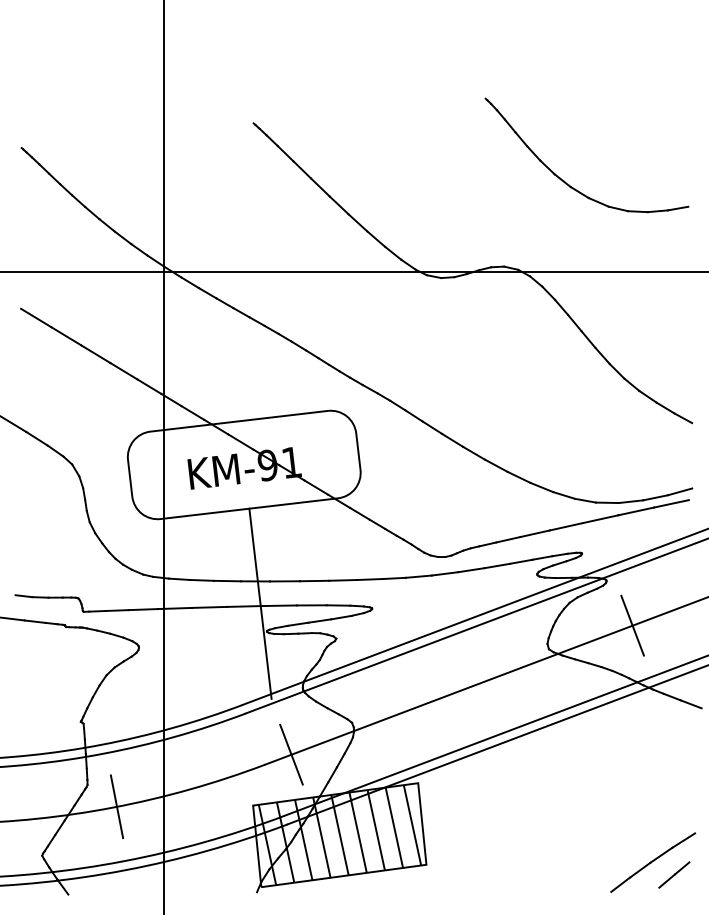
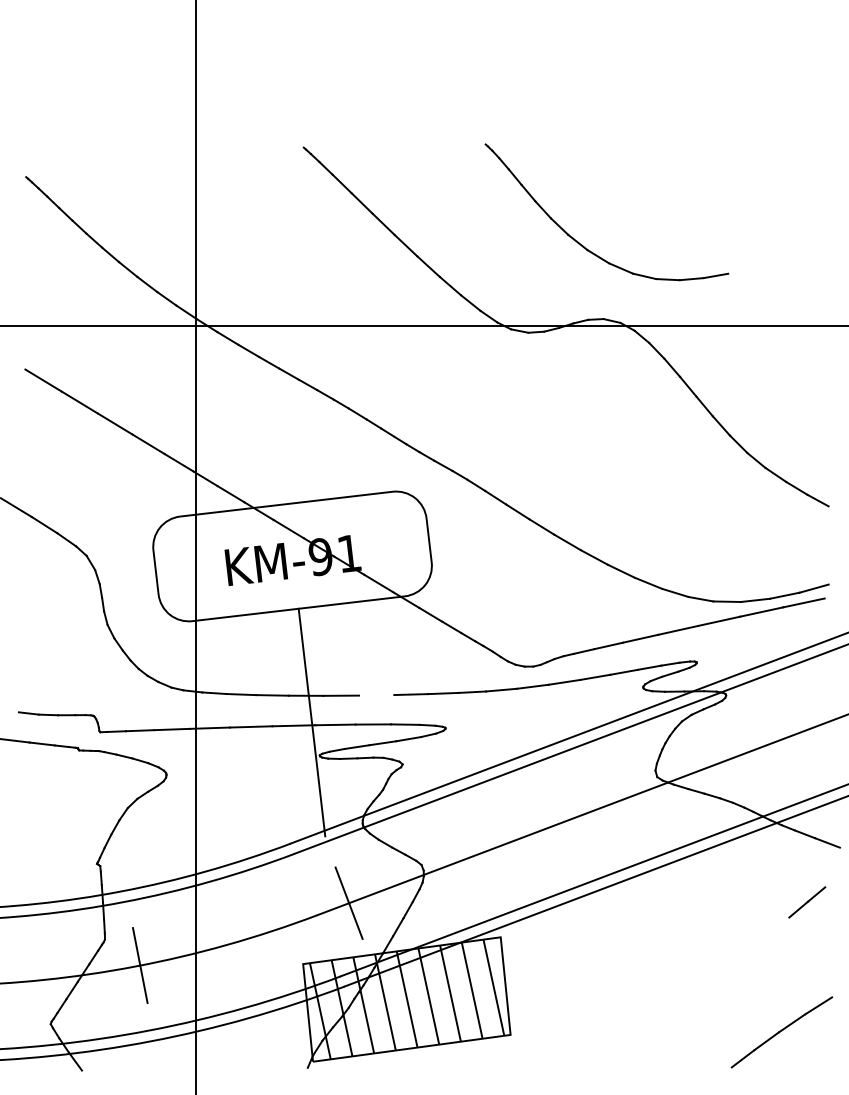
part: (564, 180) -> (580, 242), moved
line: (314, 580) -> (376, 694), removed
line: (632, 625) -> (757, 748), removed
line: (674, 874) -> (807, 901), moved

